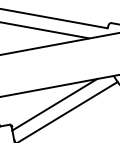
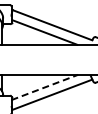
line: (54, 104) -> (44, 87), solid -> dashed

